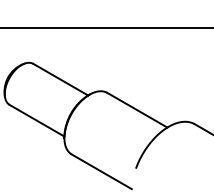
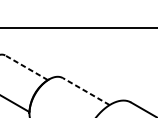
line: (60, 79) -> (26, 67), solid -> dashed
line: (137, 110) -> (86, 91), solid -> dashed

